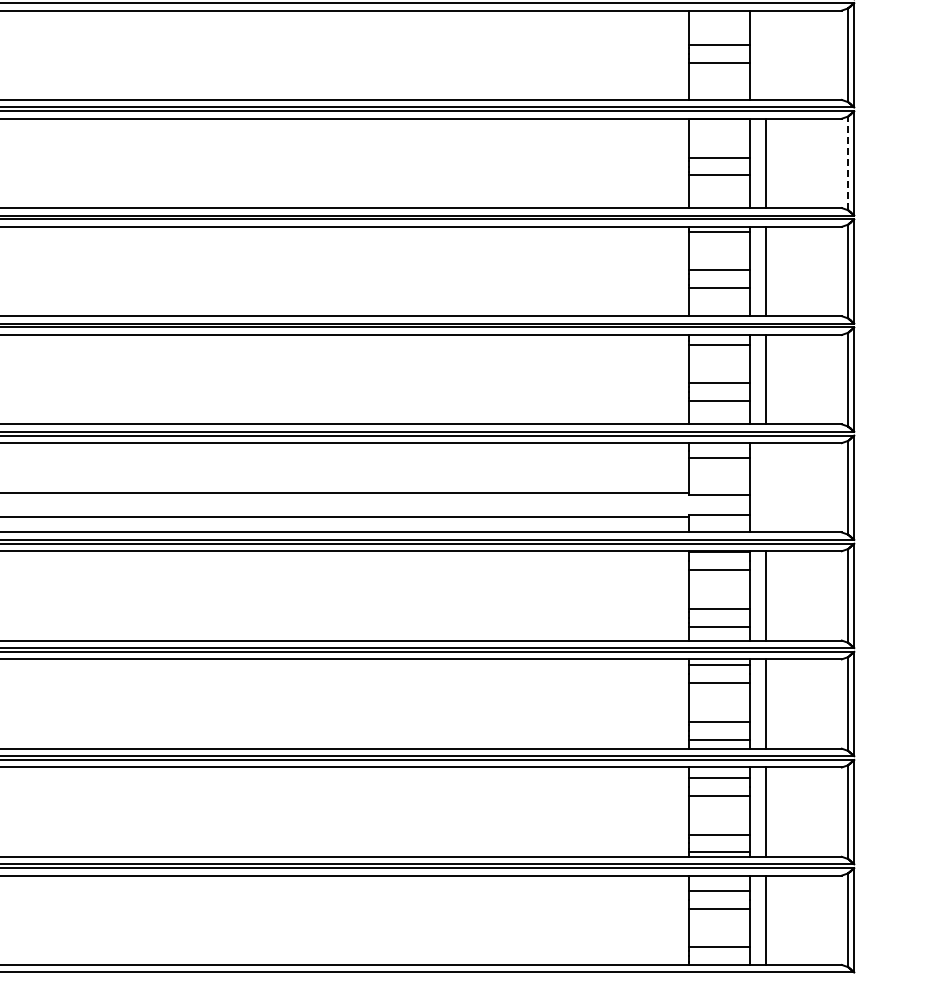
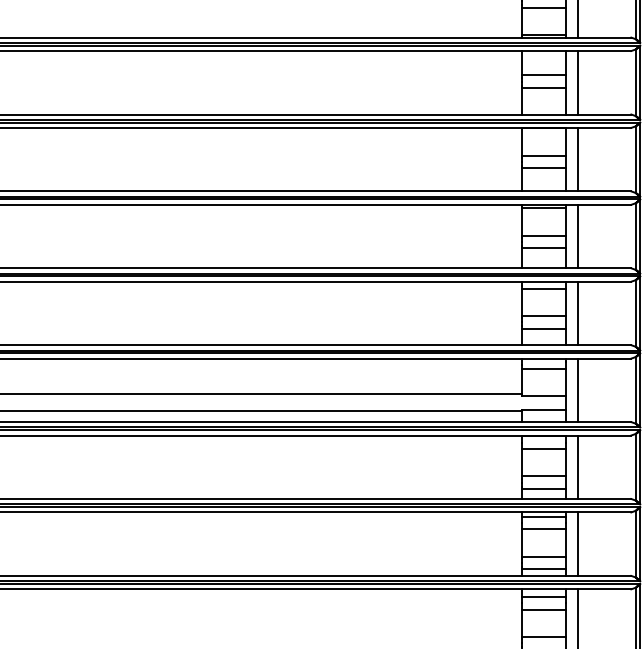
line: (766, 54) -> (577, 82), added
line: (848, 163) -> (636, 159), dashed -> solid
line: (766, 487) -> (577, 390), added

